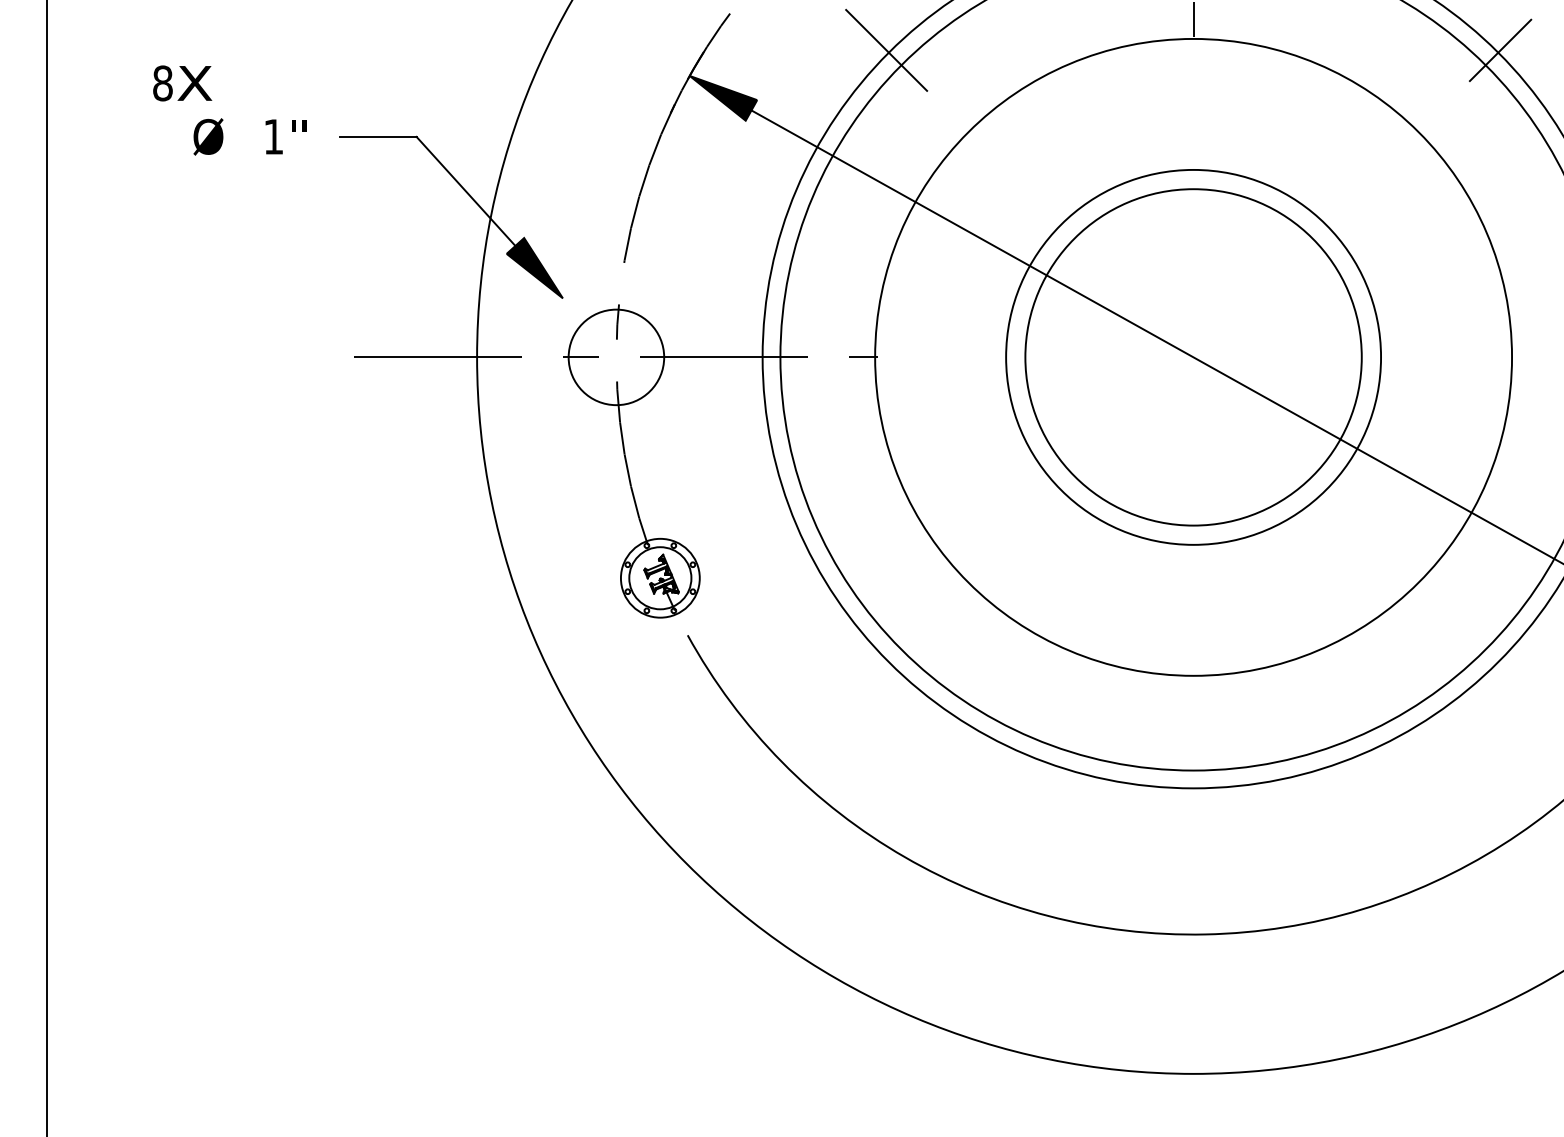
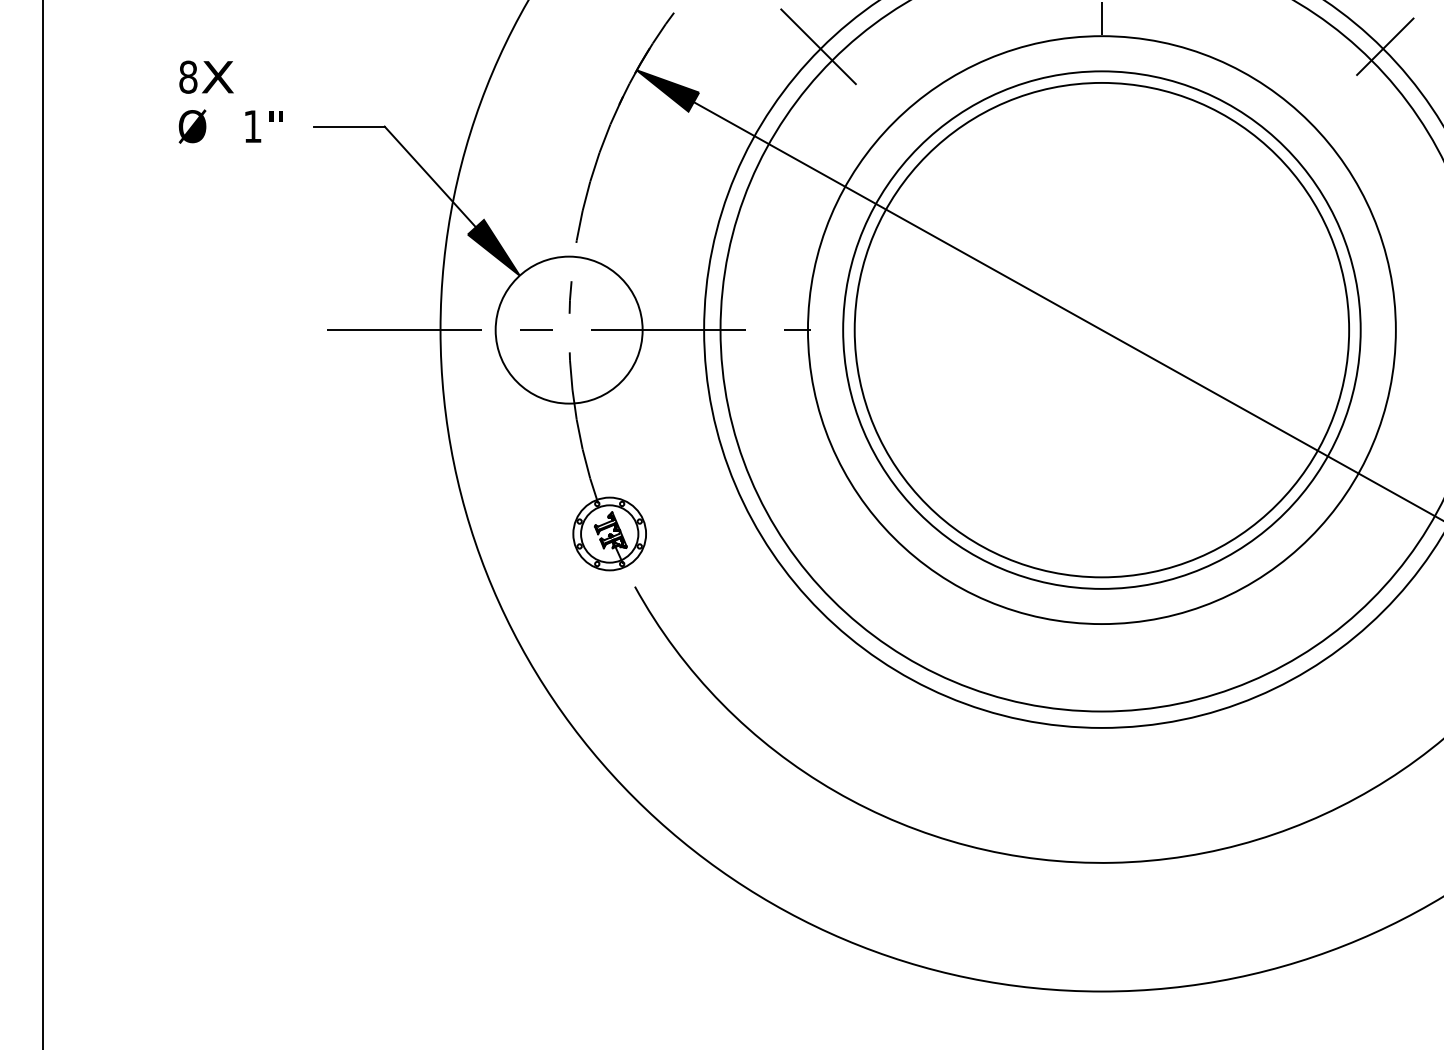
text: (182, 83) -> (206, 77), moved
circle: (616, 357) -> (569, 330), size x1.67
circle: (1193, 357) -> (1101, 330), size x1.43
circle: (1193, 357) -> (1101, 330), size x1.67

